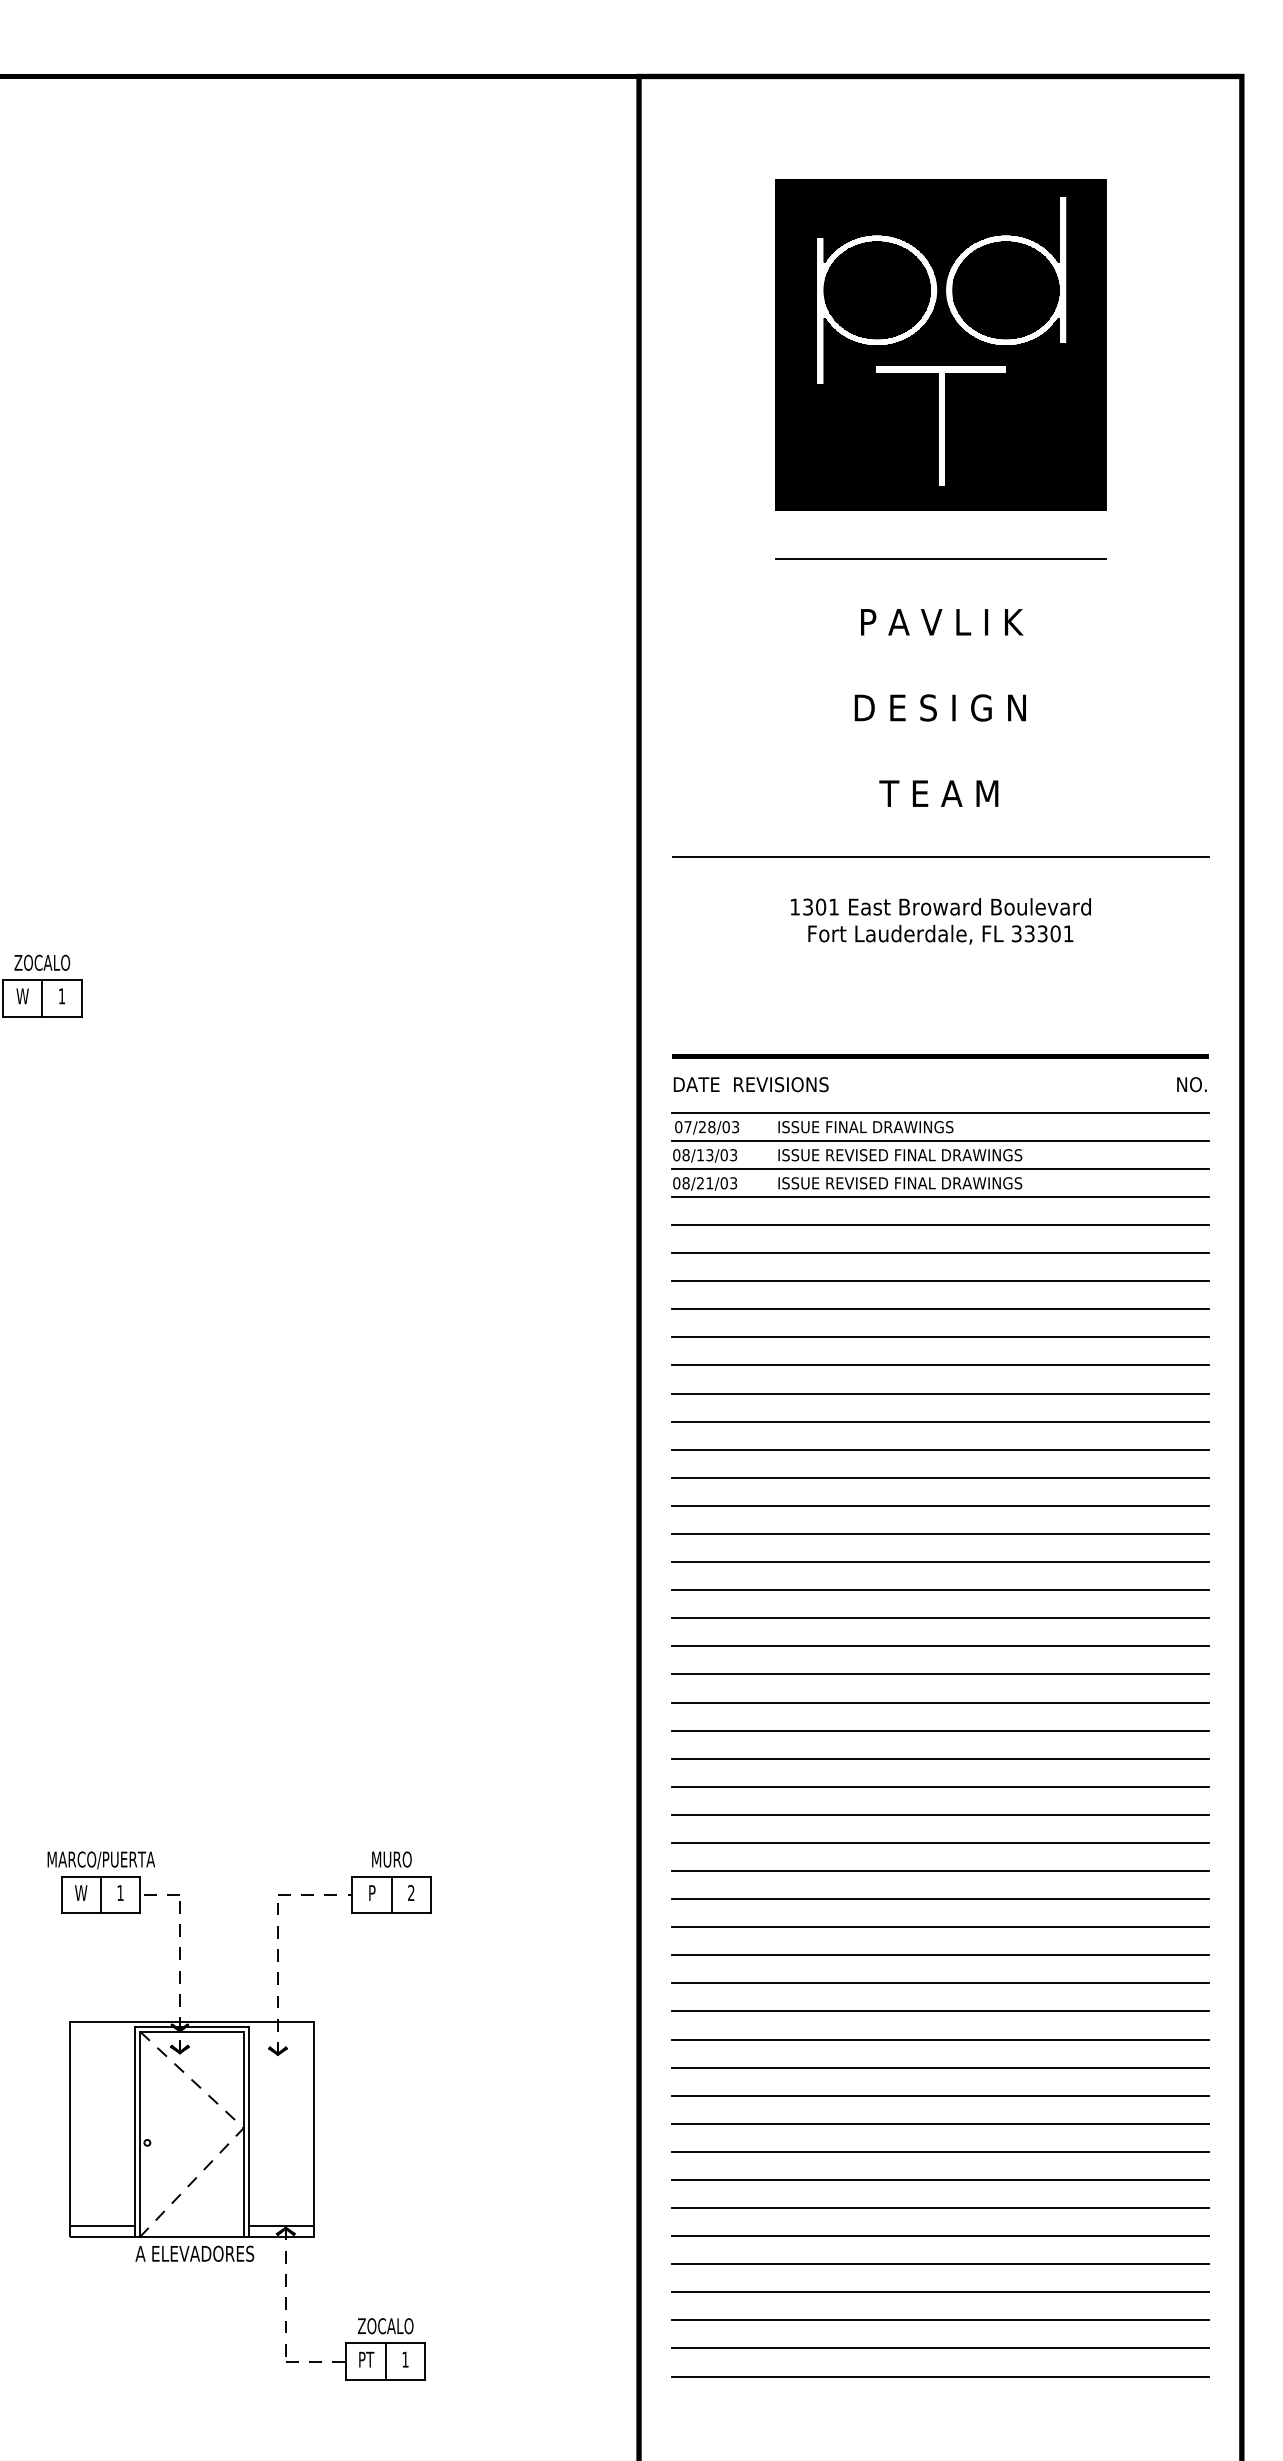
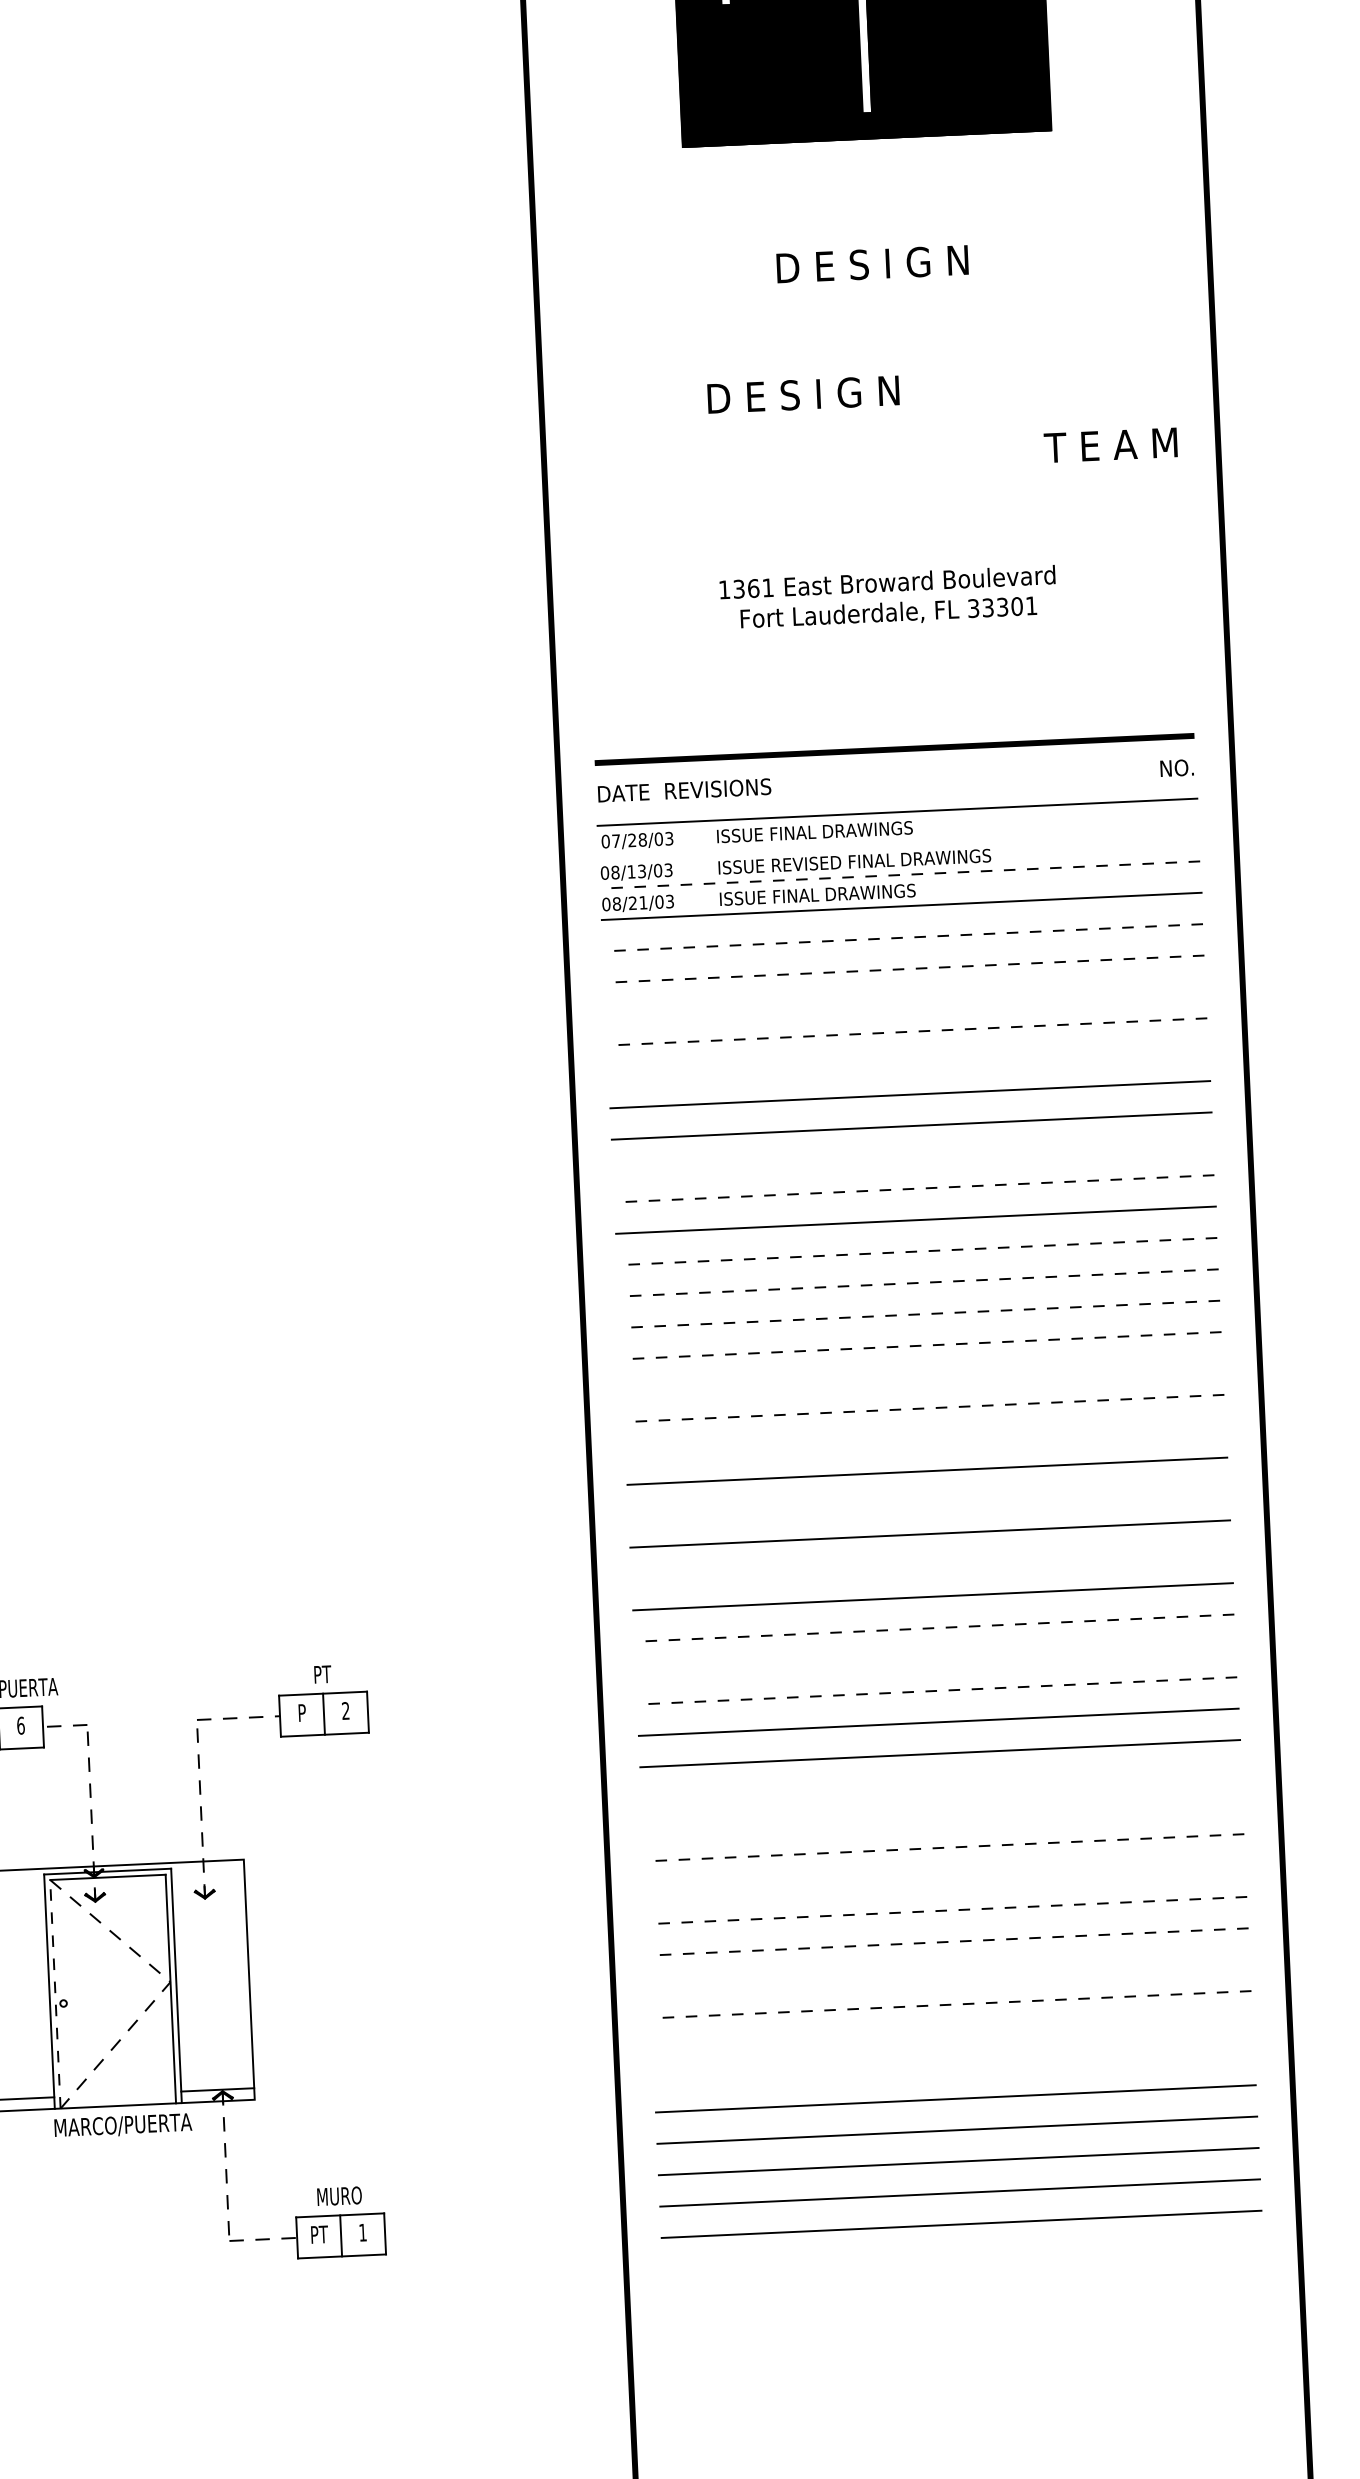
line: (940, 559) -> (869, 194), removed
text: (939, 621) -> (871, 263), P A V L I K -> D E S I G N
text: (939, 707) -> (802, 394), moved
text: (938, 793) -> (1110, 445), moved
line: (940, 856) -> (884, 525), removed
text: (821, 906) -> (754, 587), 1301 -> 1361
line: (940, 1140) -> (898, 843), removed
line: (939, 1168) -> (899, 874), solid -> dashed
text: (924, 1183) -> (883, 892), ISSUE REVISED FINAL DRAWINGS -> ISSUE FINAL DRAWINGS
line: (939, 1225) -> (902, 938), solid -> dashed
line: (939, 1253) -> (903, 969), solid -> dashed
line: (940, 1281) -> (906, 1000), removed
line: (939, 1309) -> (906, 1032), solid -> dashed
line: (940, 1336) -> (908, 1062), removed
line: (940, 1421) -> (913, 1157), removed
line: (939, 1449) -> (913, 1188), solid -> dashed
line: (939, 1505) -> (916, 1251), solid -> dashed
line: (939, 1534) -> (917, 1283), solid -> dashed
line: (939, 1562) -> (919, 1314), solid -> dashed
line: (939, 1590) -> (920, 1346), solid -> dashed
line: (940, 1618) -> (923, 1377), removed
line: (939, 1646) -> (923, 1408), solid -> dashed
line: (940, 1674) -> (926, 1439), removed
line: (940, 1730) -> (928, 1502), removed
line: (940, 1786) -> (931, 1565), removed
line: (939, 1842) -> (933, 1627), solid -> dashed
text: (391, 1859) -> (321, 1674), MURO -> PT
line: (940, 1870) -> (935, 1658), removed
text: (120, 1893) -> (20, 1726), 1 -> 6
line: (939, 1899) -> (936, 1691), solid -> dashed
line: (940, 1983) -> (941, 1785), removed
line: (940, 2010) -> (943, 1815), removed
line: (939, 2039) -> (943, 1847), solid -> dashed
line: (940, 2067) -> (945, 1879), removed
line: (939, 2095) -> (946, 1910), solid -> dashed
line: (939, 2123) -> (947, 1941), solid -> dashed
line: (140, 2133) -> (55, 1993), solid -> dashed
line: (940, 2151) -> (950, 1972), removed
line: (939, 2179) -> (950, 2004), solid -> dashed
line: (940, 2207) -> (953, 2035), removed
line: (940, 2236) -> (954, 2067), removed
text: (195, 2254) -> (123, 2125), A ELEVADORES -> MARCO/PUERTA
text: (385, 2326) -> (338, 2196), ZOCALO -> MURO

